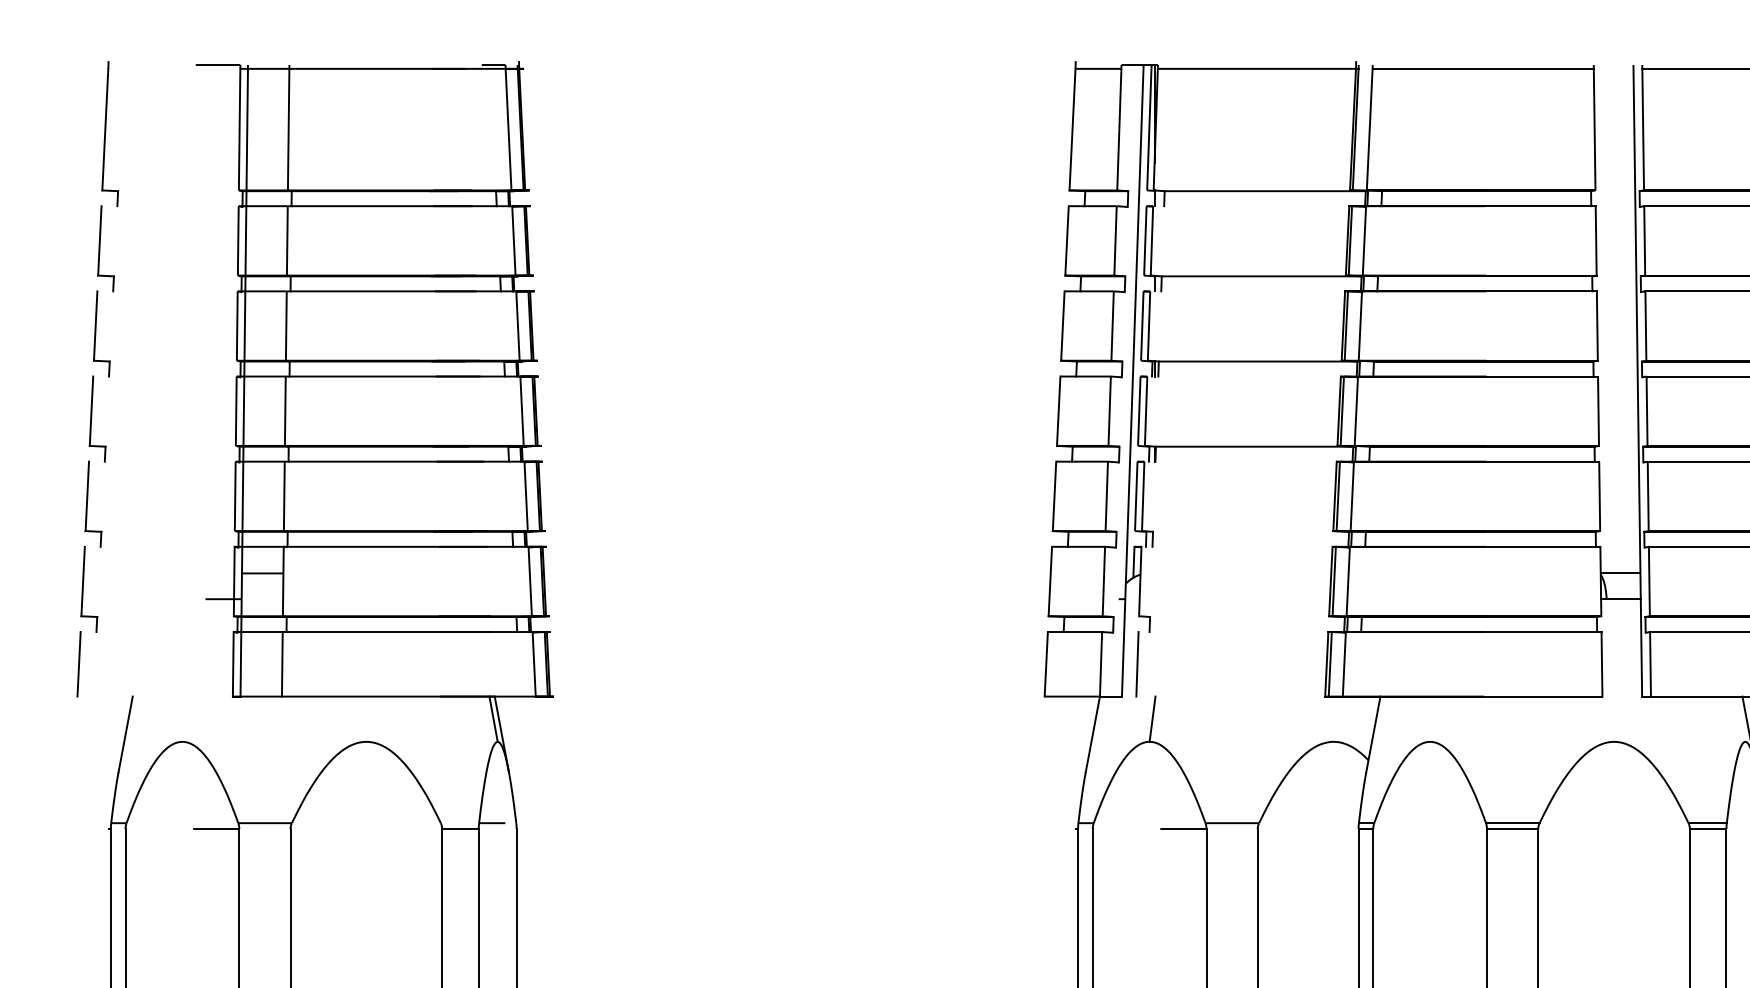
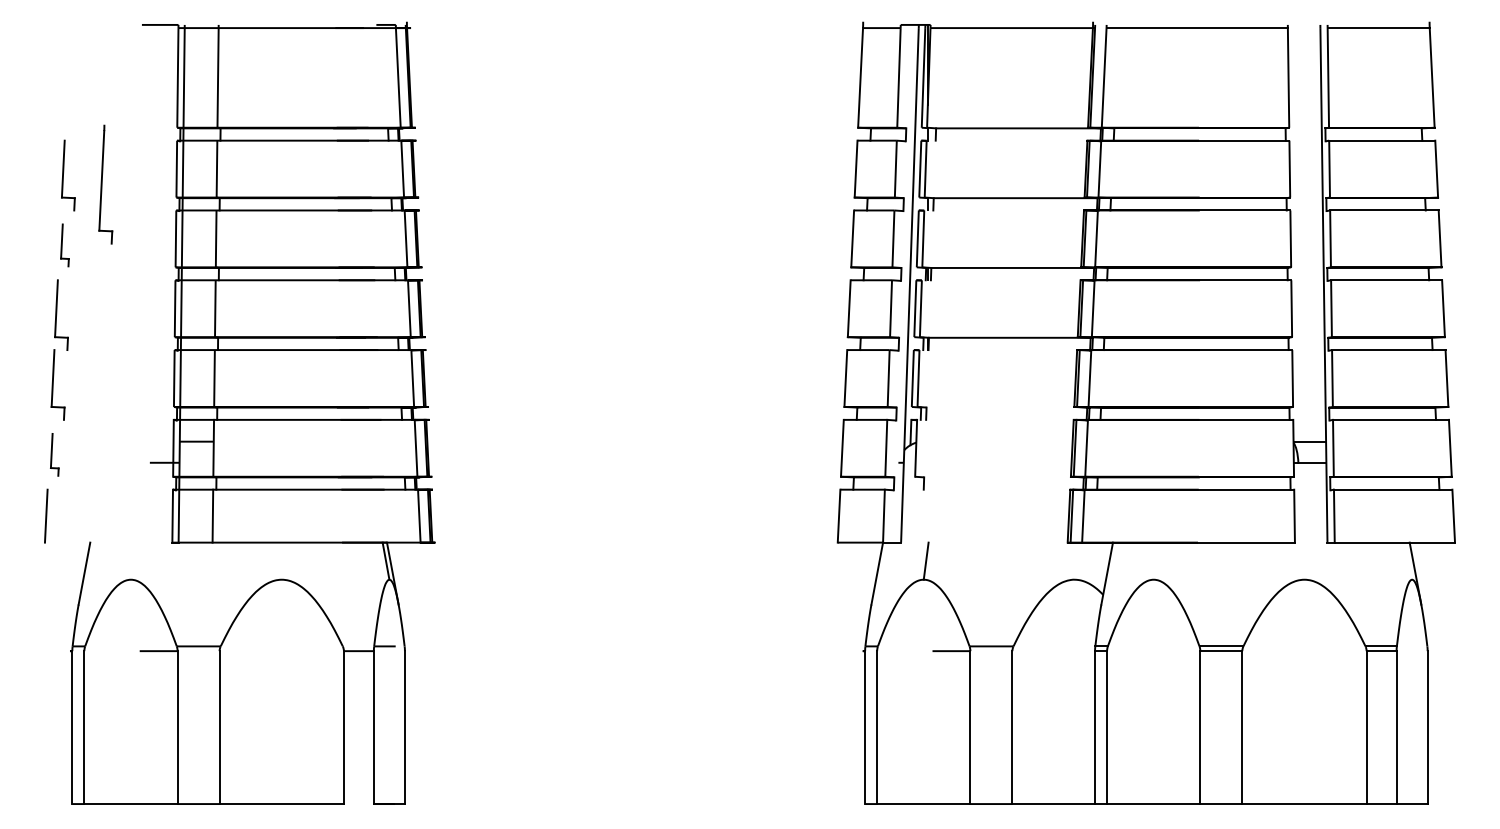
part: (109, 134) -> (105, 184), moved
part: (101, 334) -> (64, 245), size x0.6
part: (89, 589) -> (54, 454), size x0.6
line: (1137, 663) -> (913, 515), removed

